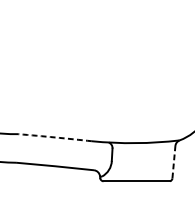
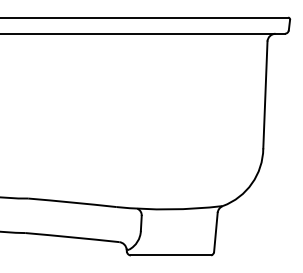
arc: (55, 137) -> (72, 202), dashed -> solid
line: (173, 162) -> (215, 232), dashed -> solid

